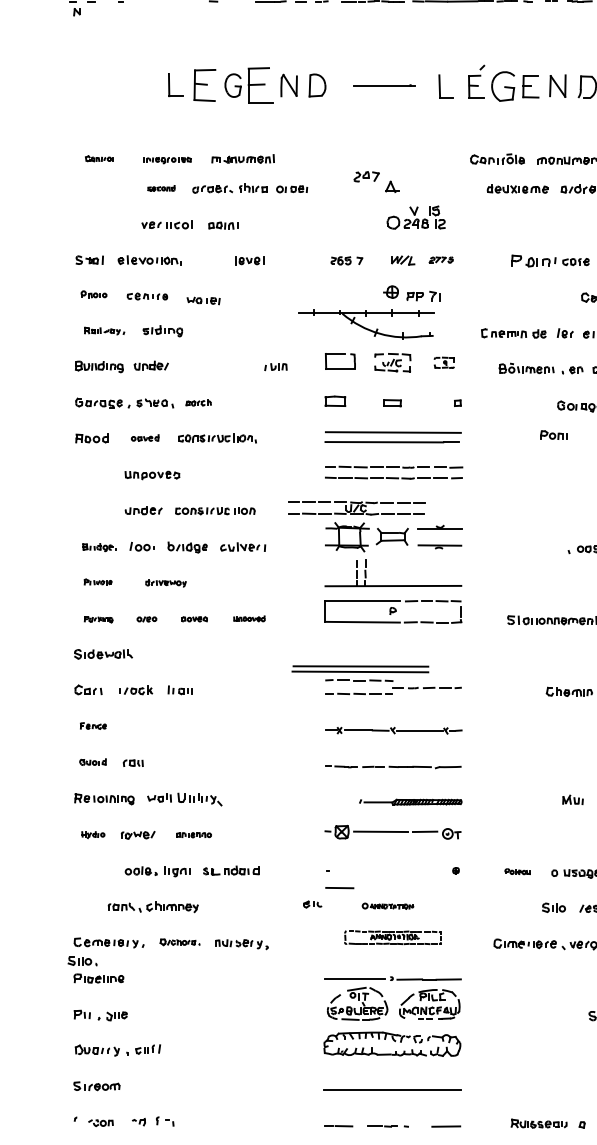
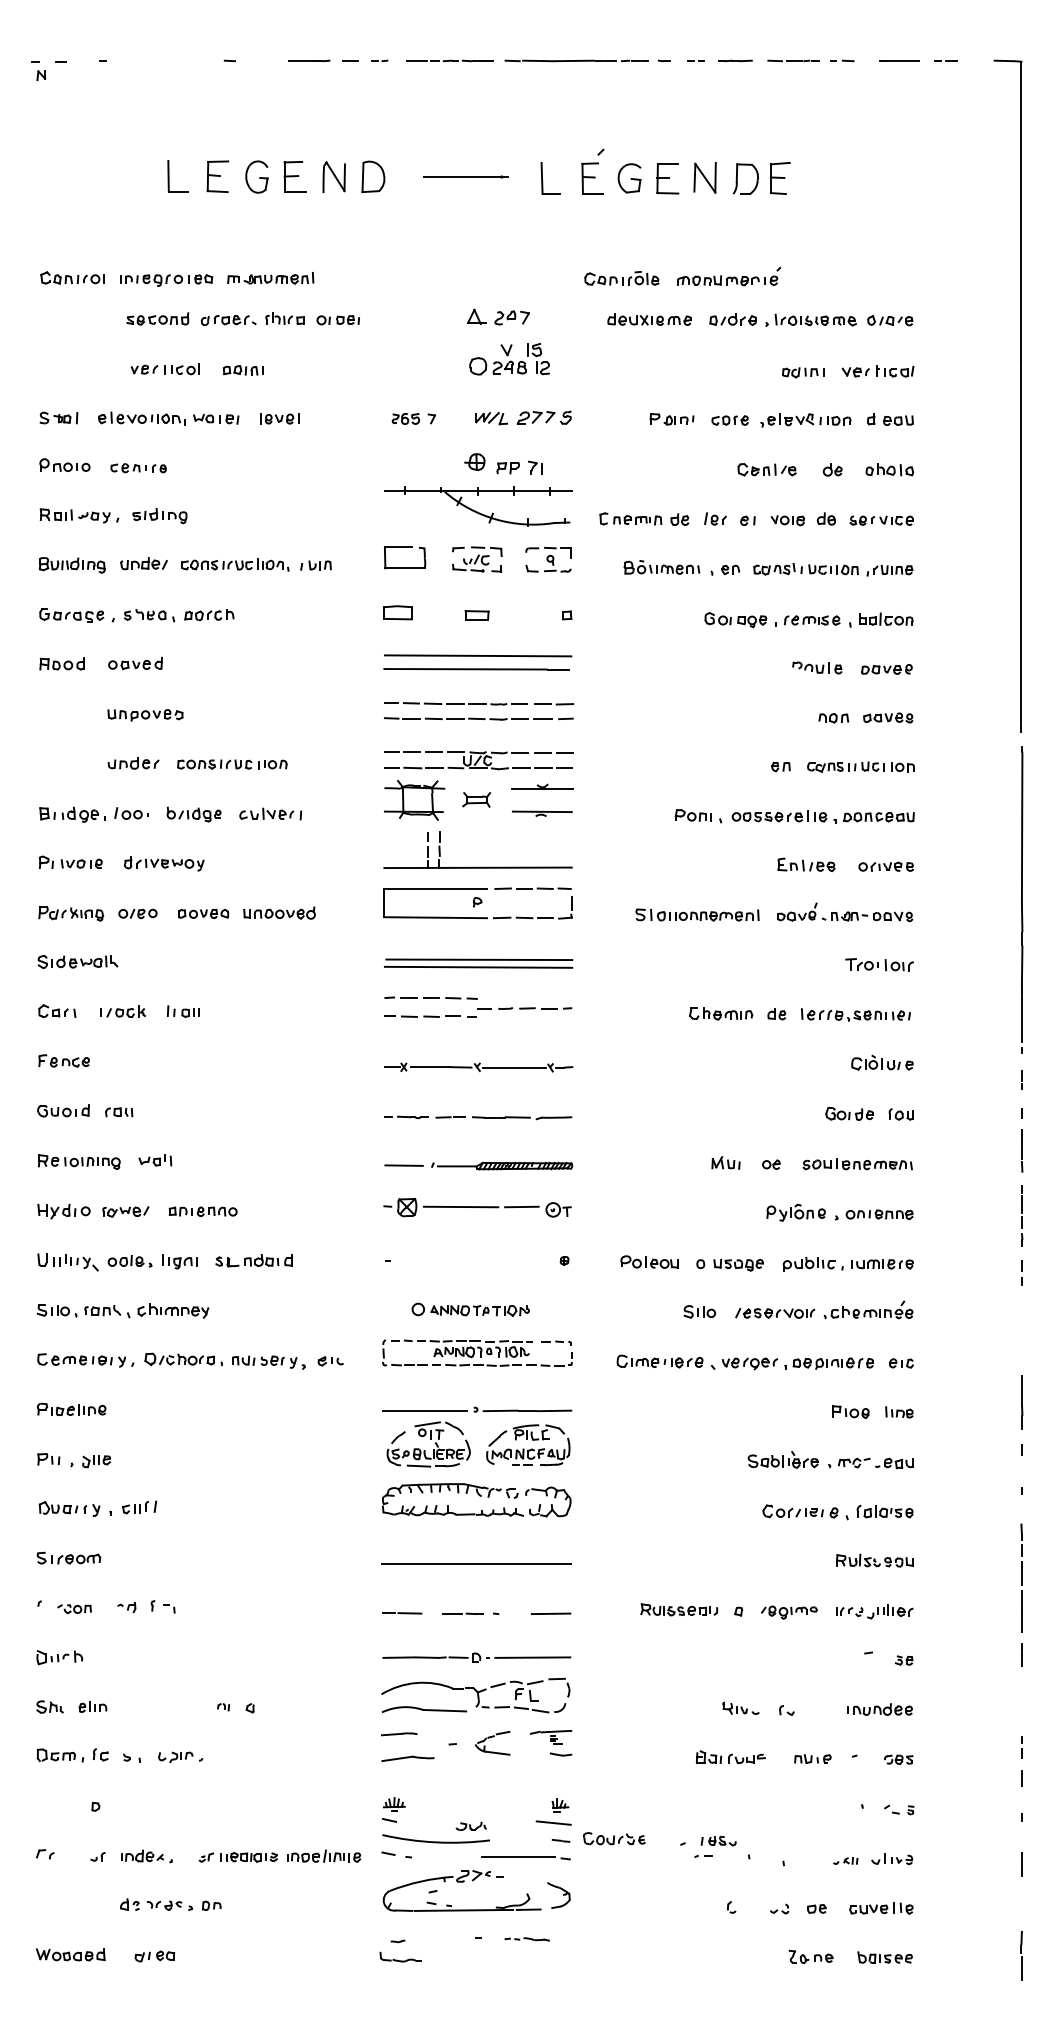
part: (204, 85) -> (217, 176), size x0.71
part: (260, 85) -> (294, 176), size x0.62
part: (503, 86) -> (629, 178), size x0.71
part: (99, 158) -> (72, 277), size x1.67
part: (167, 160) -> (166, 280), size x1.43
part: (366, 176) -> (511, 317), moved
part: (161, 188) -> (157, 318), size x1.67
part: (440, 259) -> (543, 417), size x1.67
part: (533, 261) -> (671, 419), size x0.71
part: (93, 293) -> (64, 464), size x1.43
part: (203, 301) -> (216, 419), moved
part: (366, 324) -> (478, 506), moved
part: (104, 330) -> (79, 515), size x1.43
part: (444, 362) -> (548, 559), size x1.67
part: (198, 403) -> (209, 615), size x1.43
part: (553, 435) -> (692, 815), moved
part: (145, 438) -> (135, 663), size x1.43
part: (217, 438) -> (235, 564), moved
part: (356, 508) -> (478, 760), moved
part: (392, 536) -> (476, 799), size x0.62
part: (99, 547) -> (72, 814), size x1.43
part: (98, 581) -> (70, 861), size x1.67
part: (166, 582) -> (164, 863), size x1.43
part: (249, 618) -> (279, 912), size x1.67
part: (98, 619) -> (71, 913), size x1.67
part: (146, 619) -> (137, 913), size x1.43
part: (194, 619) -> (203, 913), size x1.43
part: (360, 669) -> (478, 963), moved
part: (93, 725) -> (63, 1060), size x1.43
part: (93, 761) -> (63, 1110), size x1.43
part: (199, 799) -> (67, 1262), moved
part: (93, 835) -> (63, 1211), size x1.67
part: (193, 835) -> (202, 1211), size x1.43
part: (517, 871) -> (649, 1261), size x1.67
line: (339, 887) -> (403, 1165), moved
part: (312, 904) -> (330, 1361), moved
part: (387, 906) -> (470, 1309), size x1.67
part: (392, 937) -> (477, 1352), size x1.43
part: (179, 942) -> (183, 1359), size x1.43
part: (82, 961) -> (57, 1310), moved

